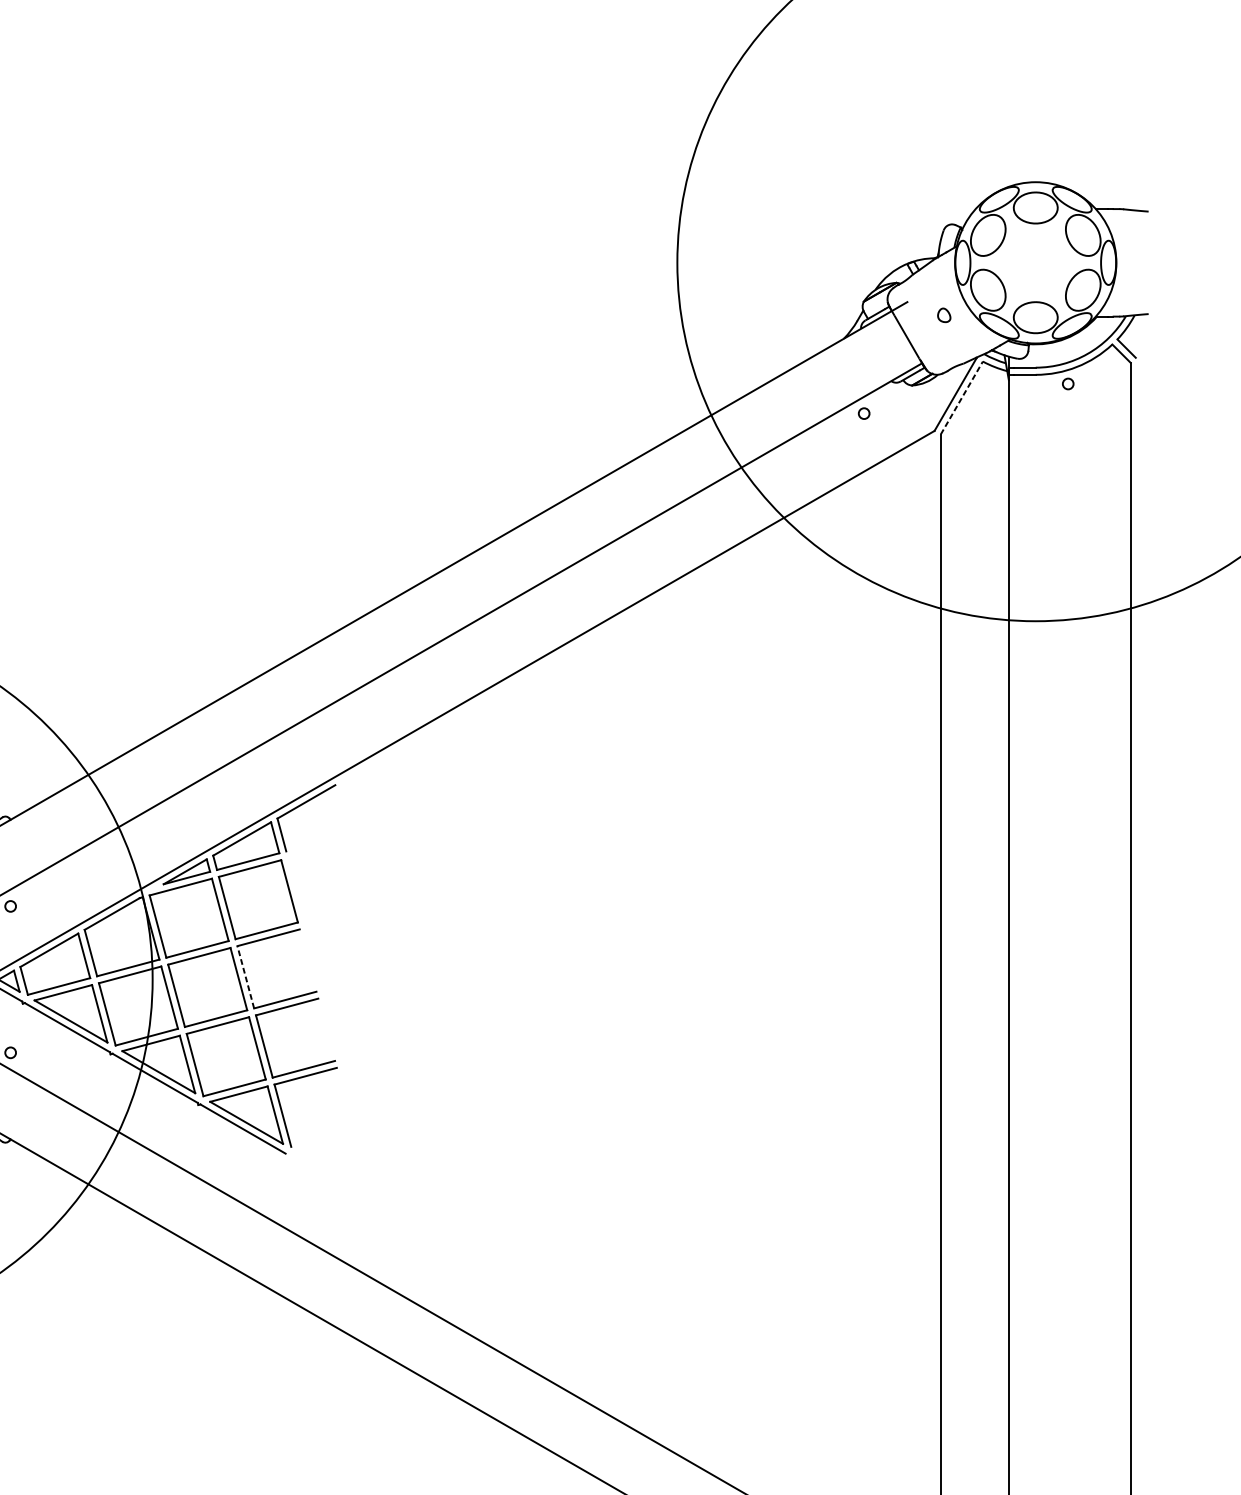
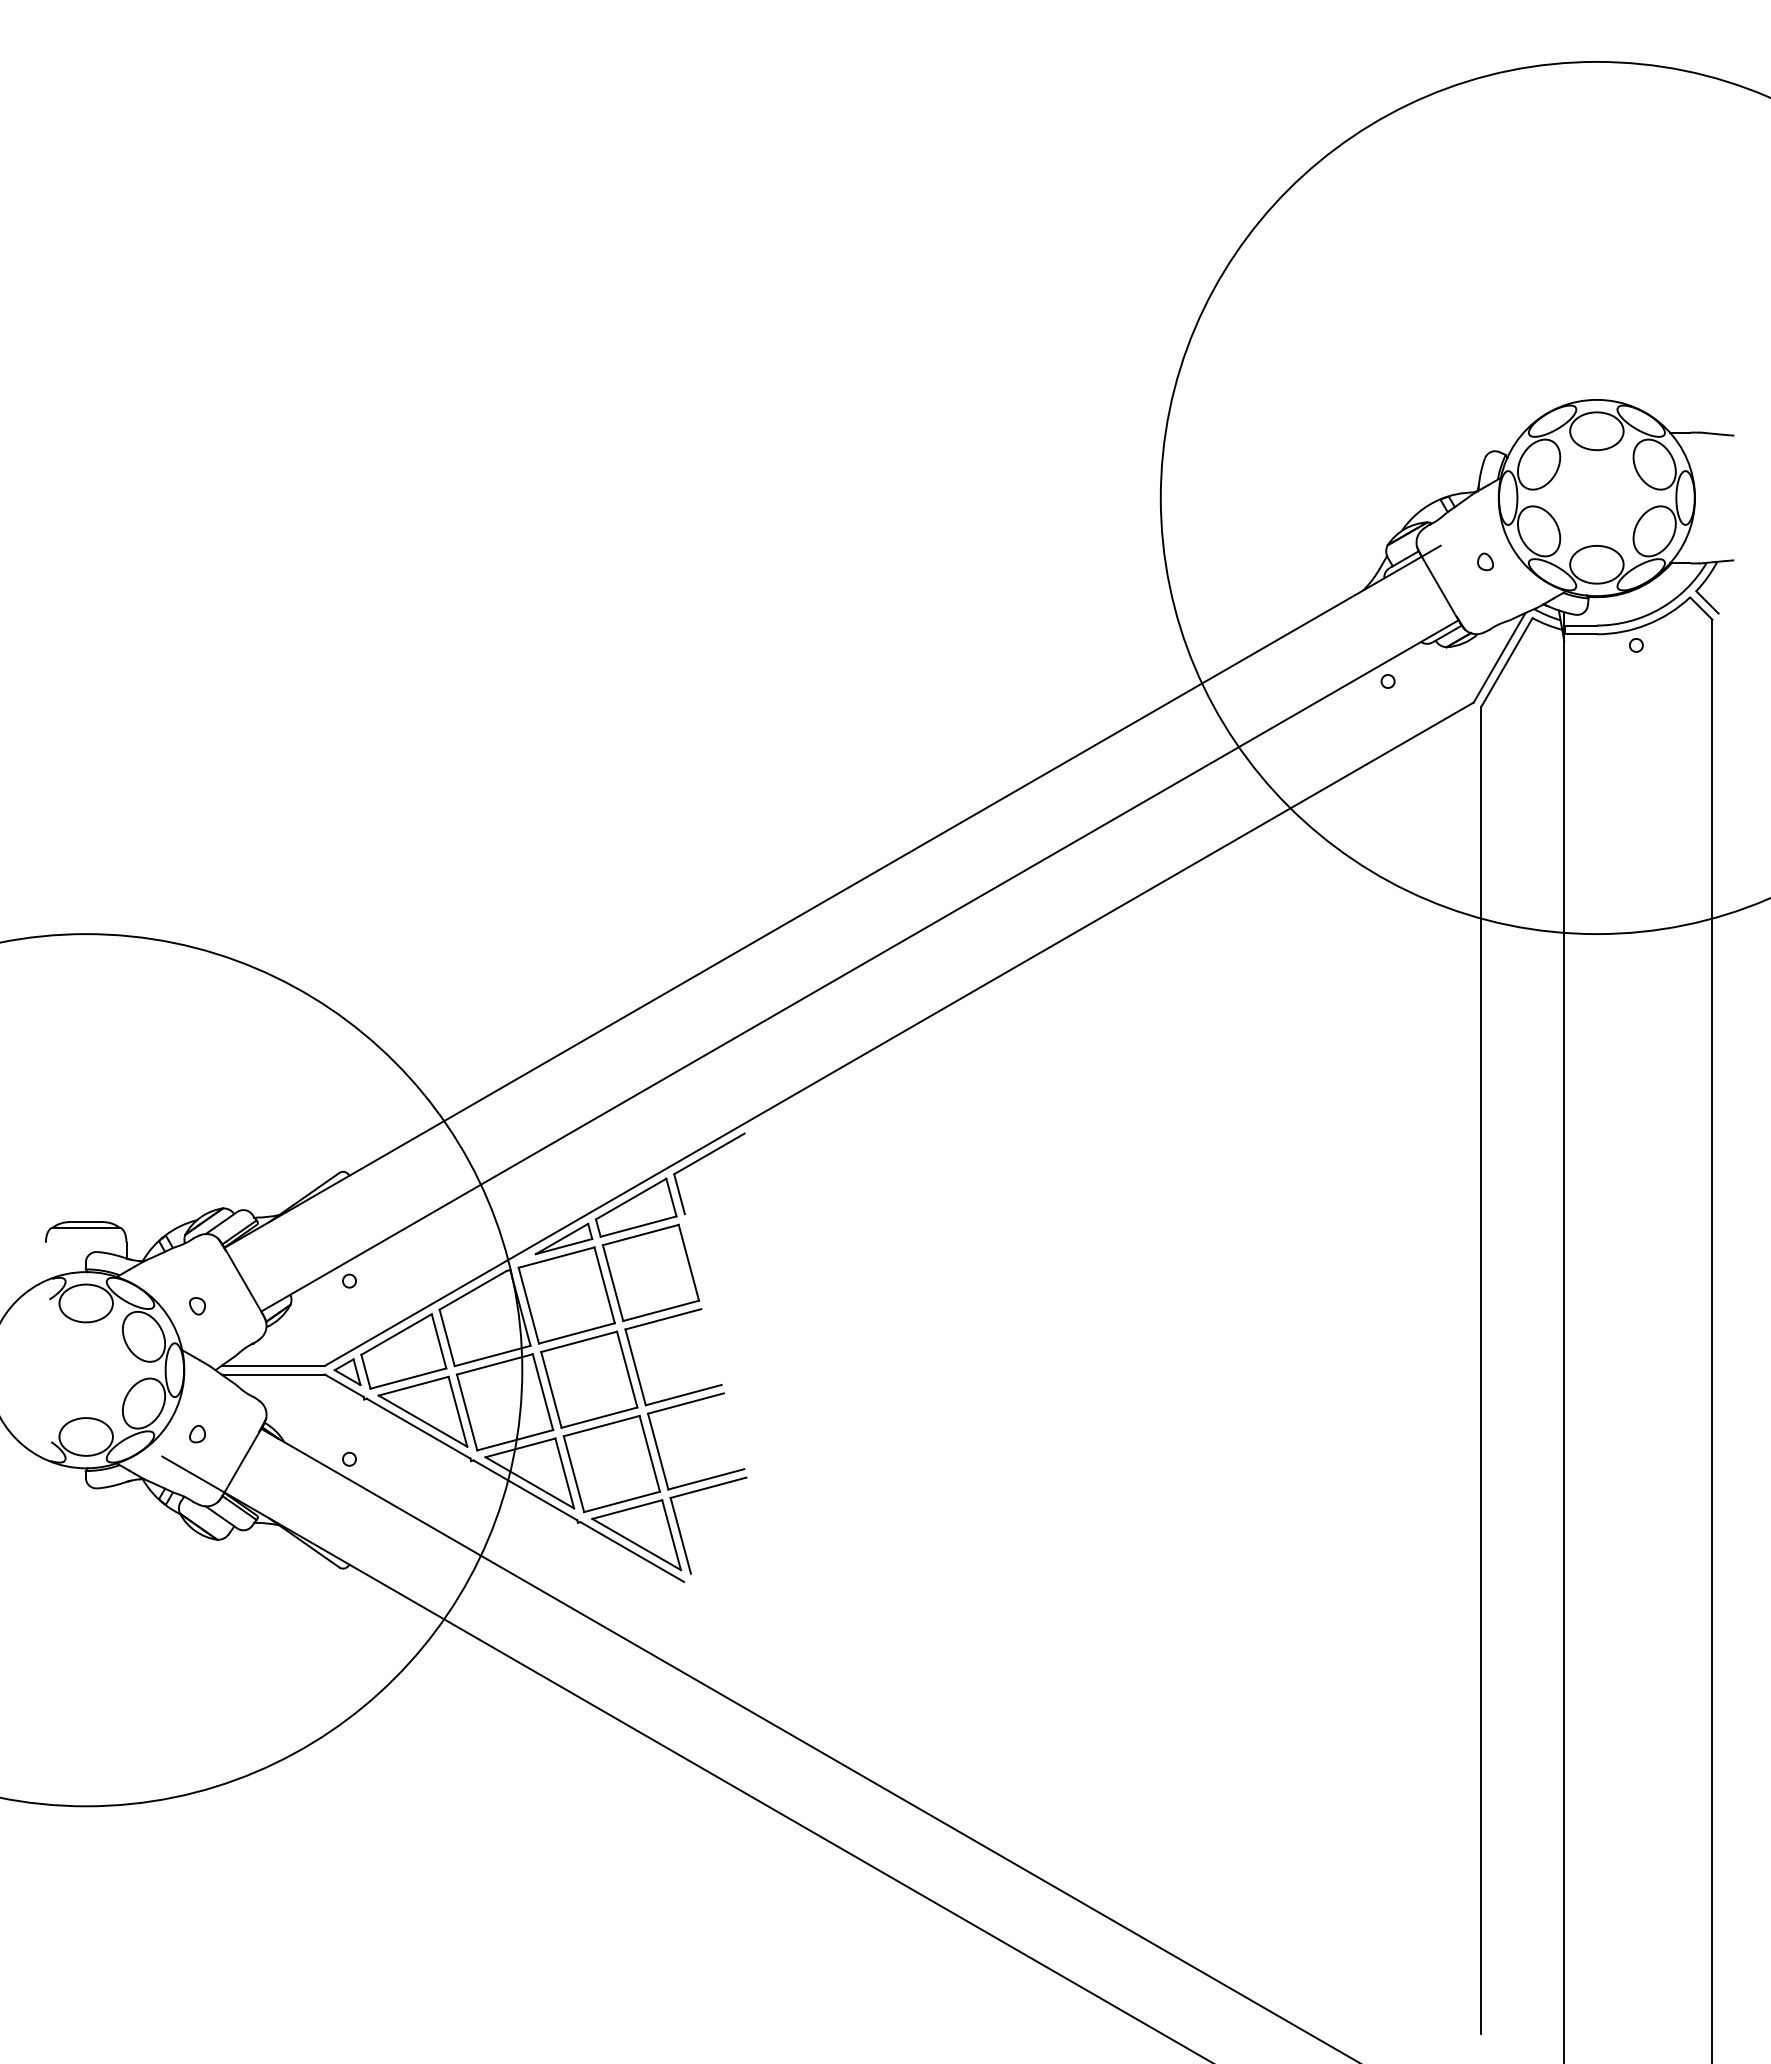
line: (962, 398) -> (1507, 662), dashed -> solid
line: (245, 976) -> (635, 1366), dashed -> solid

